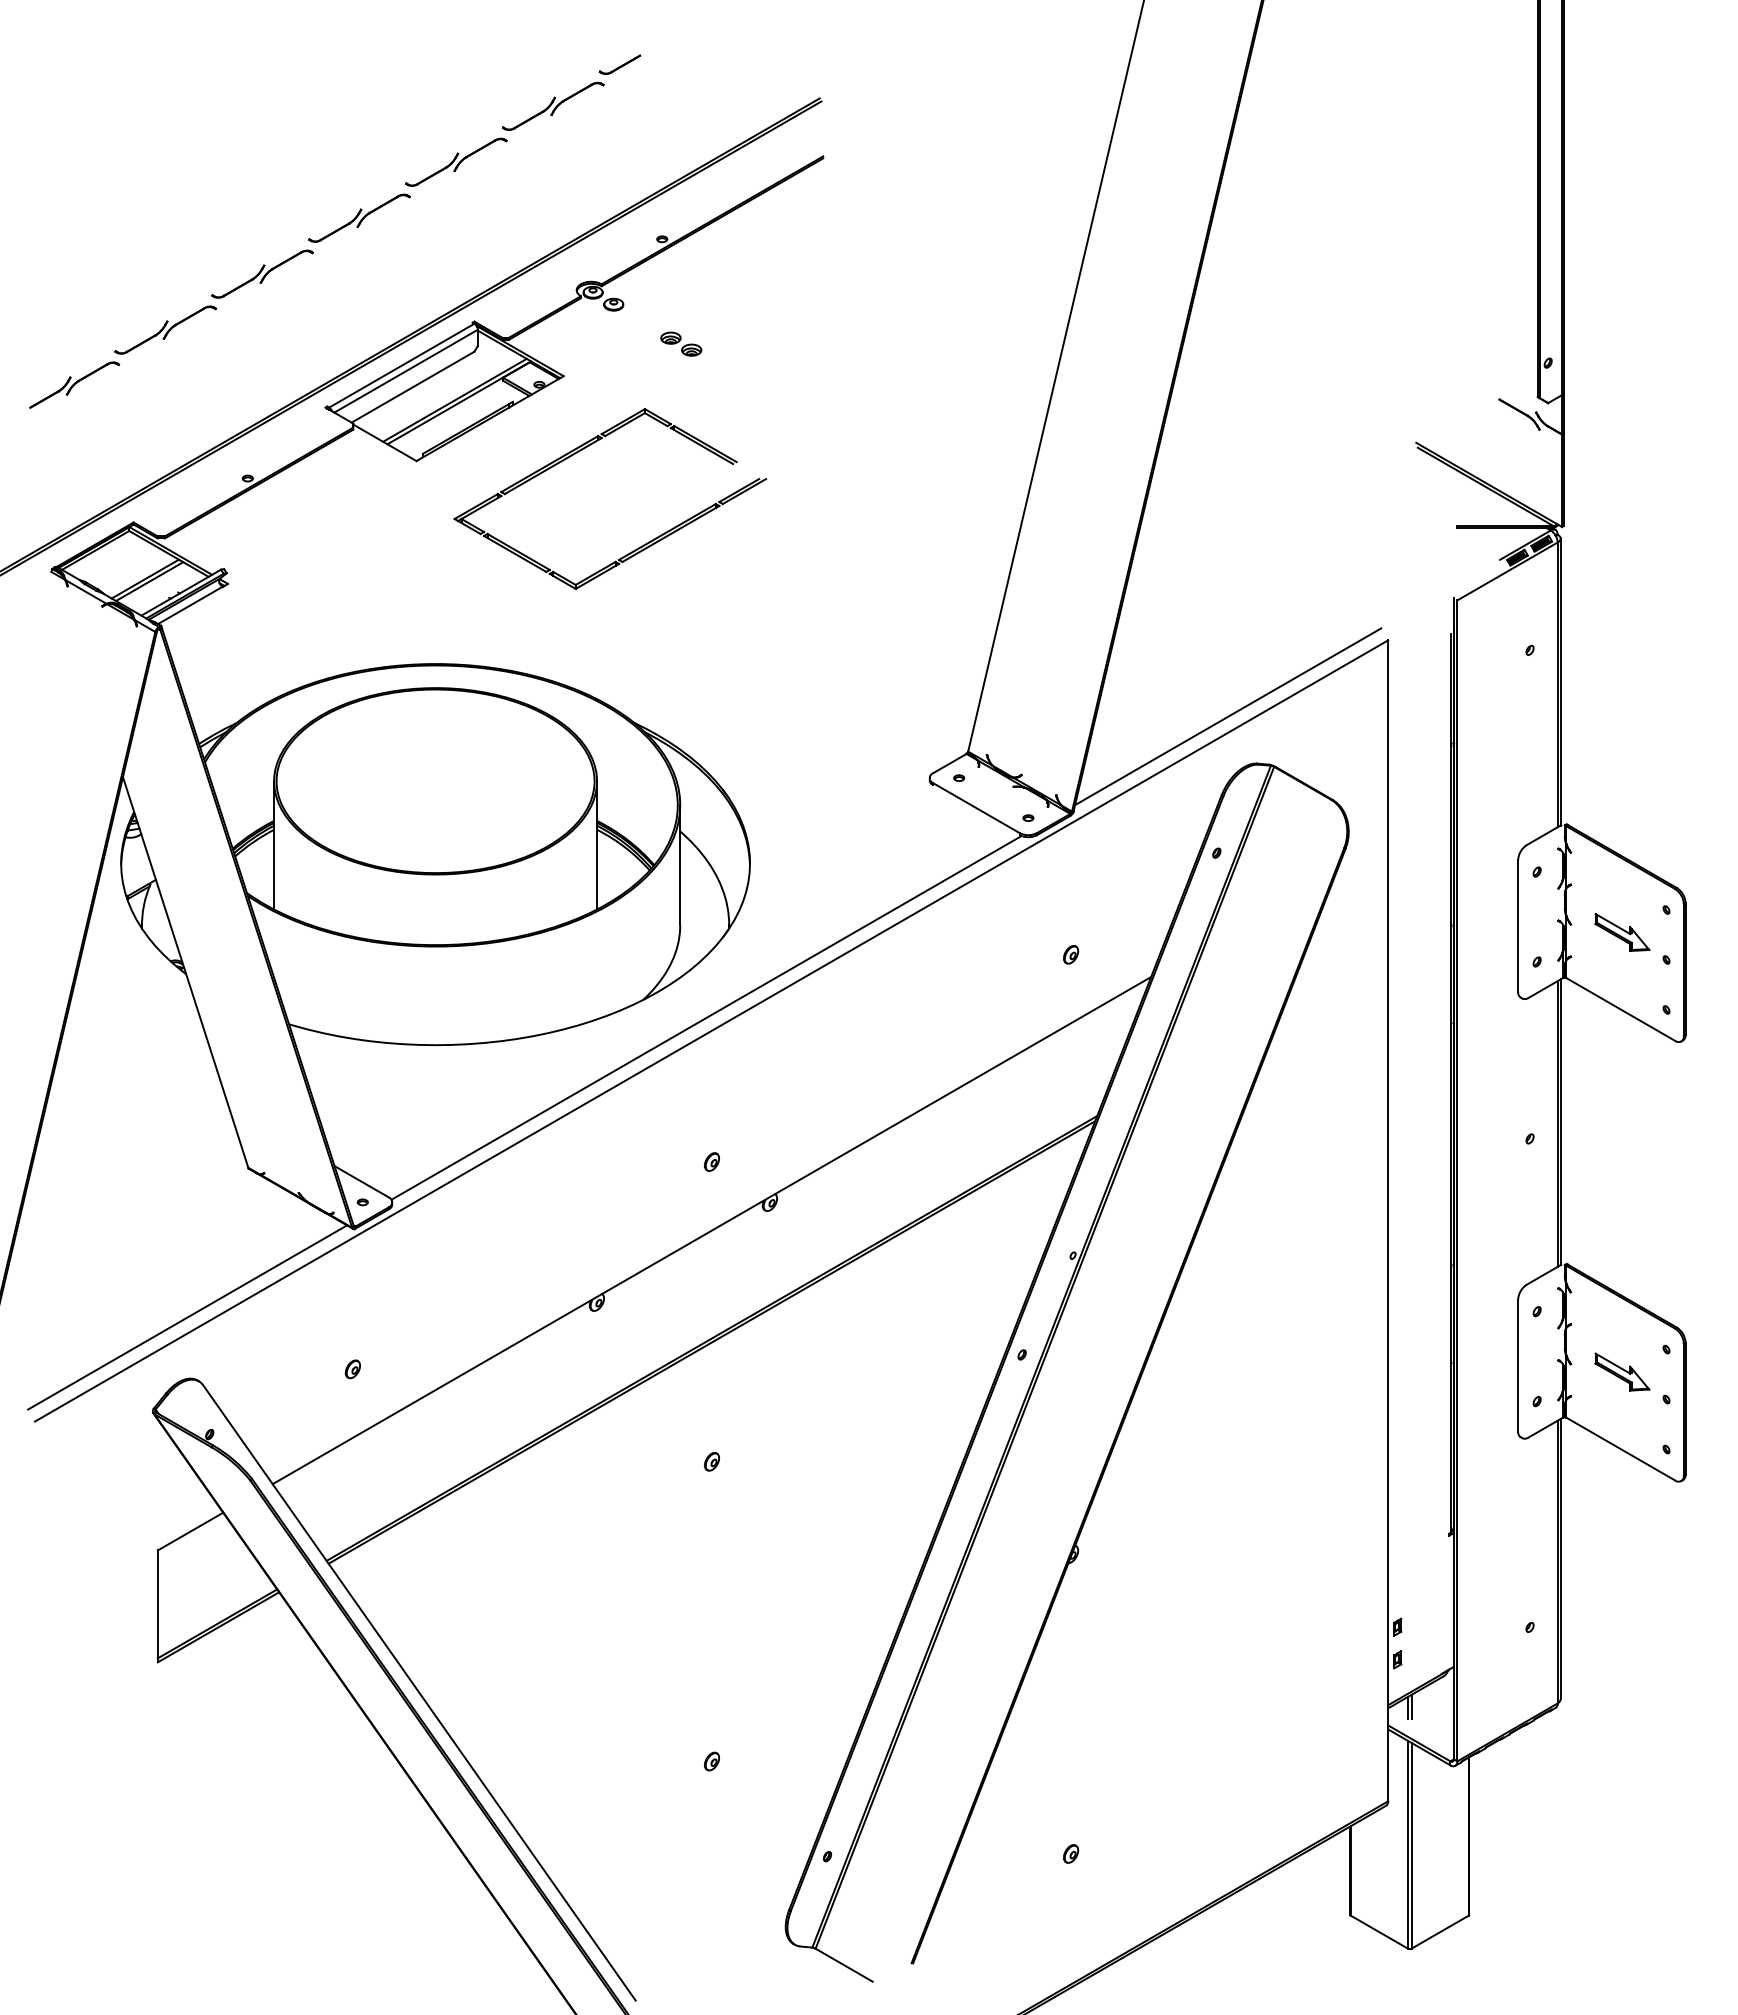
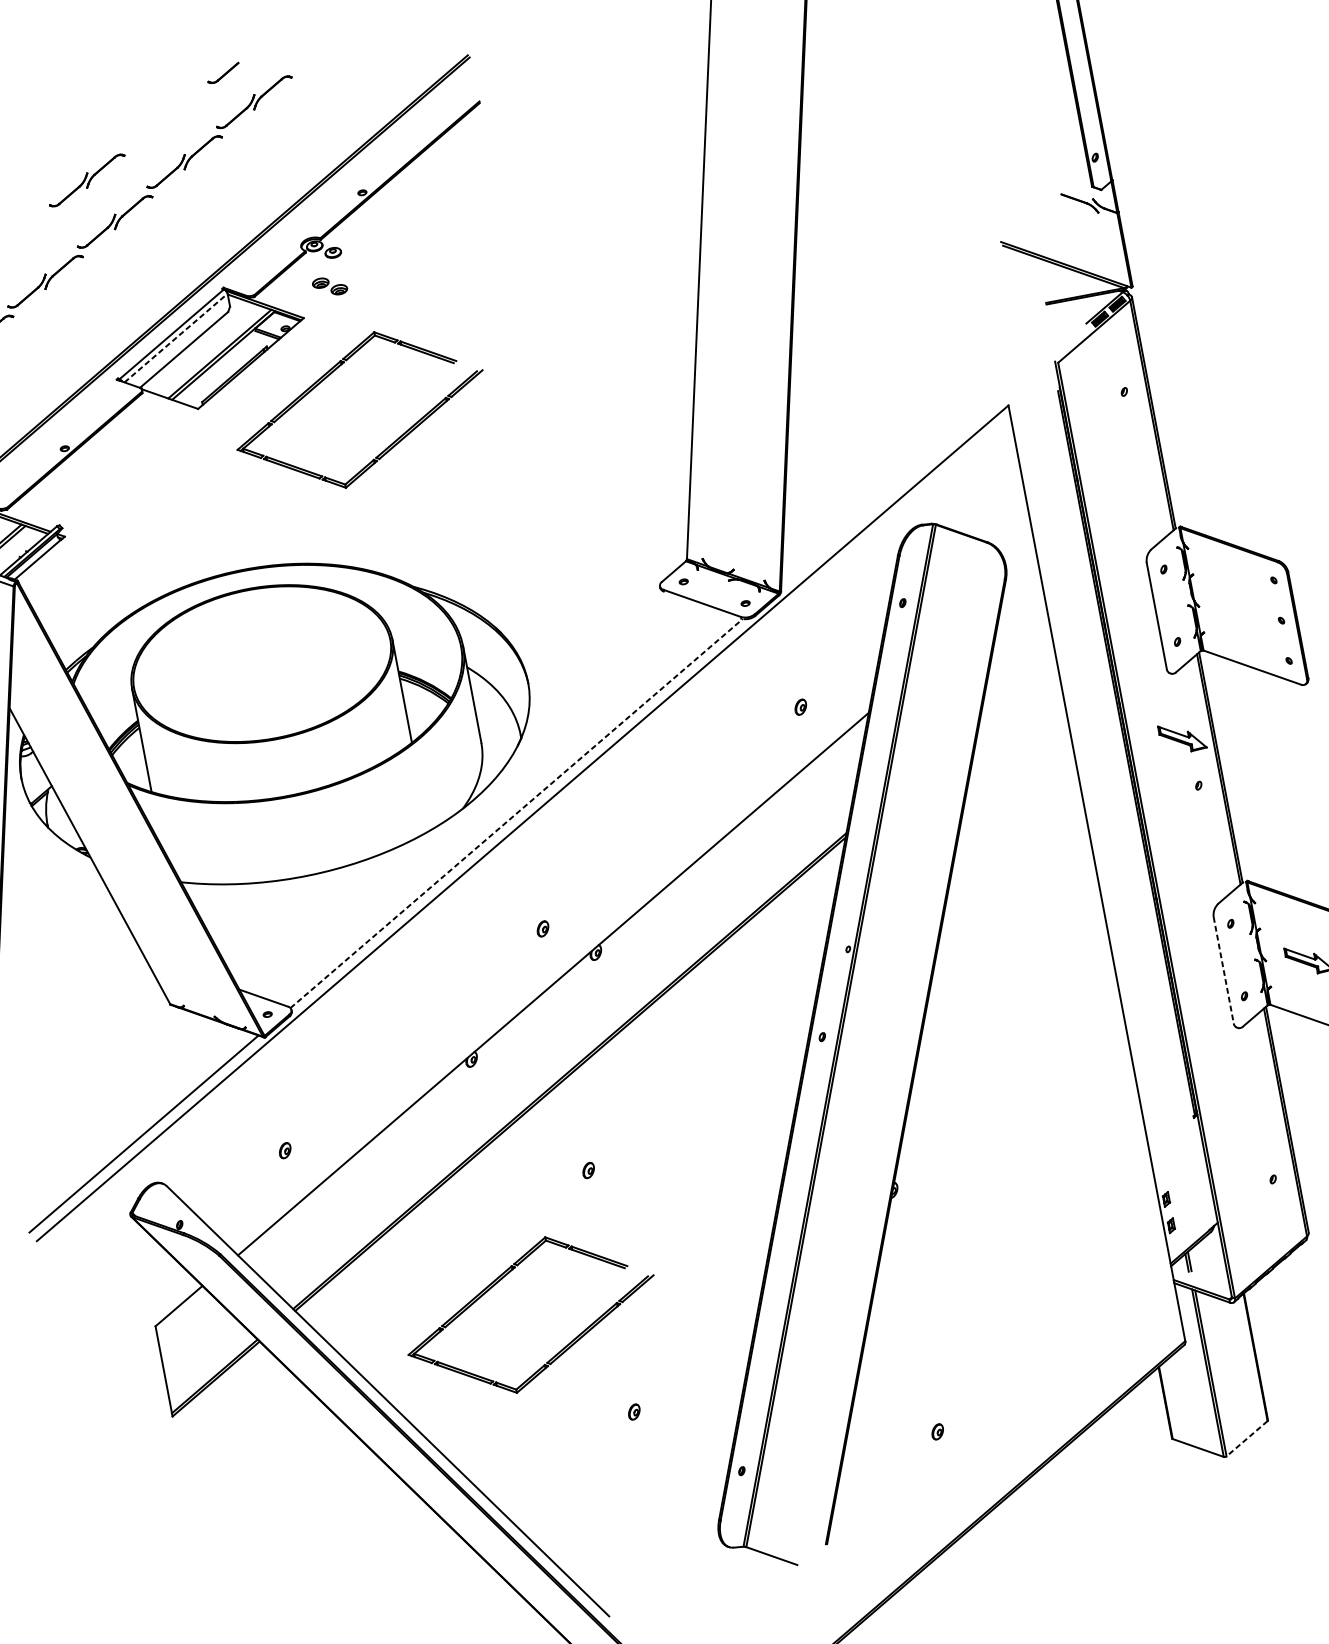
part: (619, 64) -> (223, 73), moved
part: (335, 161) -> (87, 179), added
part: (681, 343) -> (330, 285), moved
line: (406, 371) -> (176, 338), solid -> dashed
line: (1228, 716) -> (891, 491), removed
part: (1622, 932) -> (1182, 737), moved
line: (706, 1017) -> (516, 813), solid -> dashed
line: (1518, 1365) -> (1223, 970), solid -> dashed
part: (584, 1572) -> (502, 1279), added
line: (1440, 1932) -> (1247, 1438), solid -> dashed

